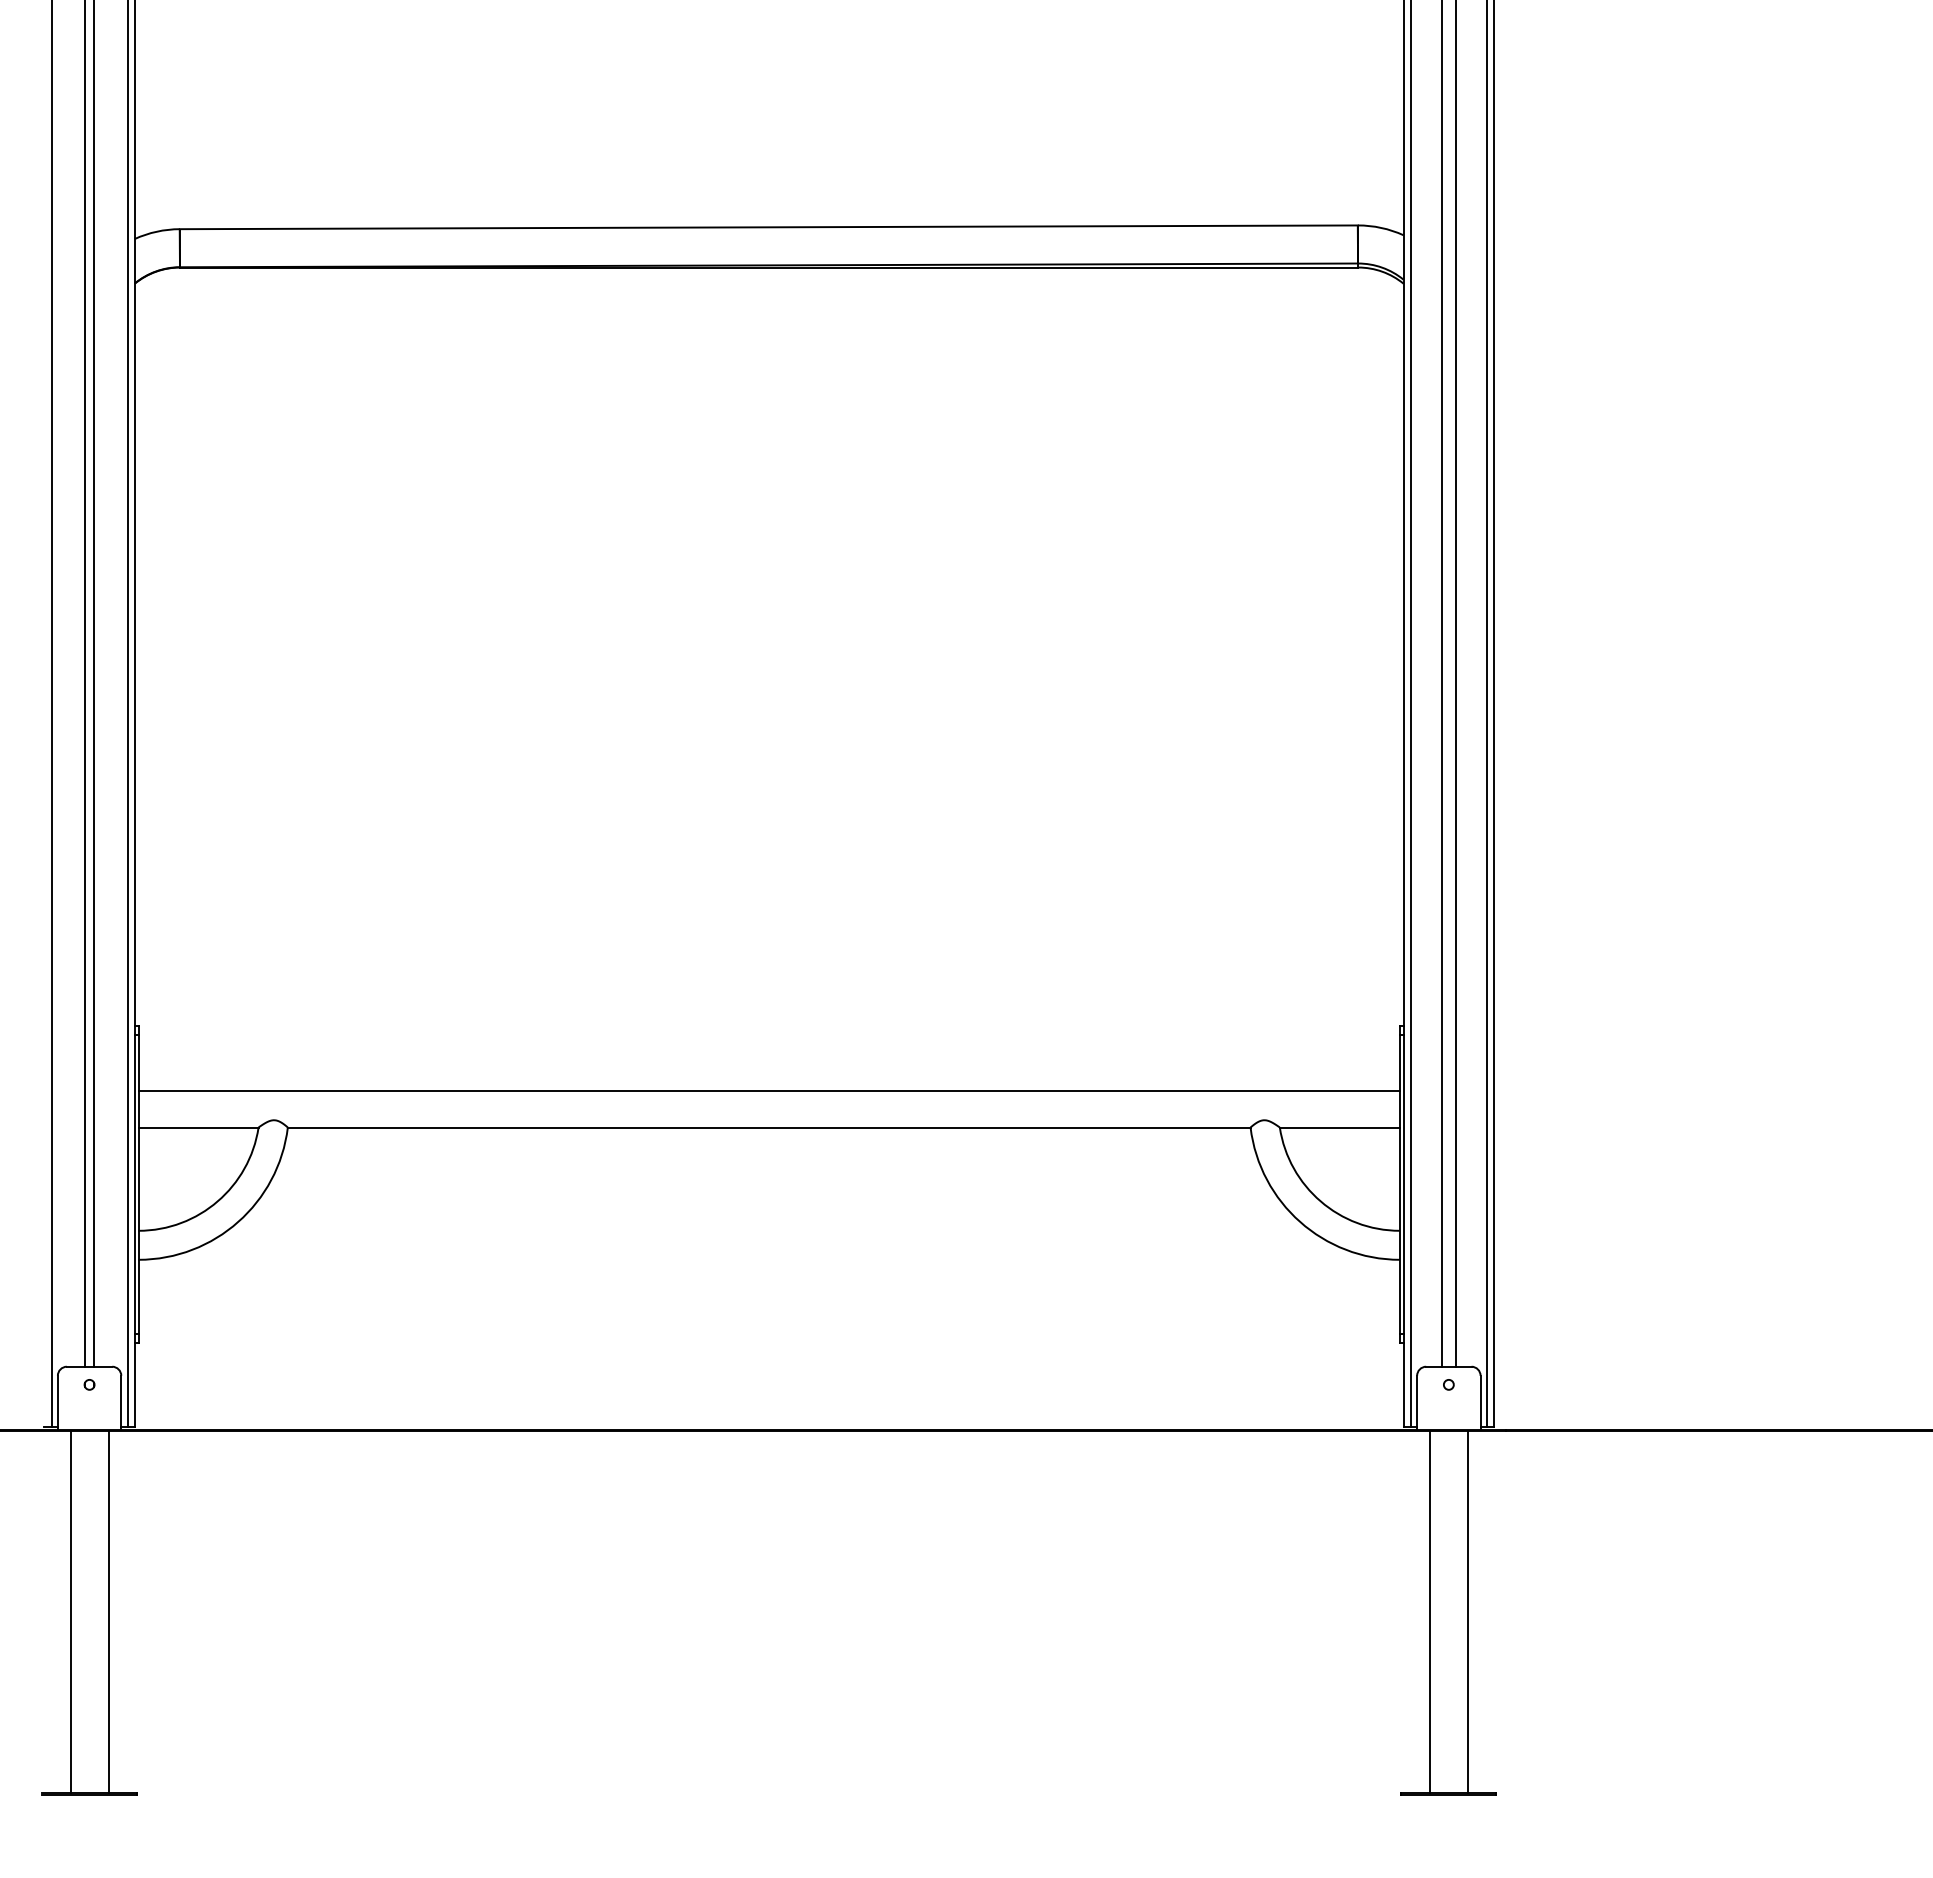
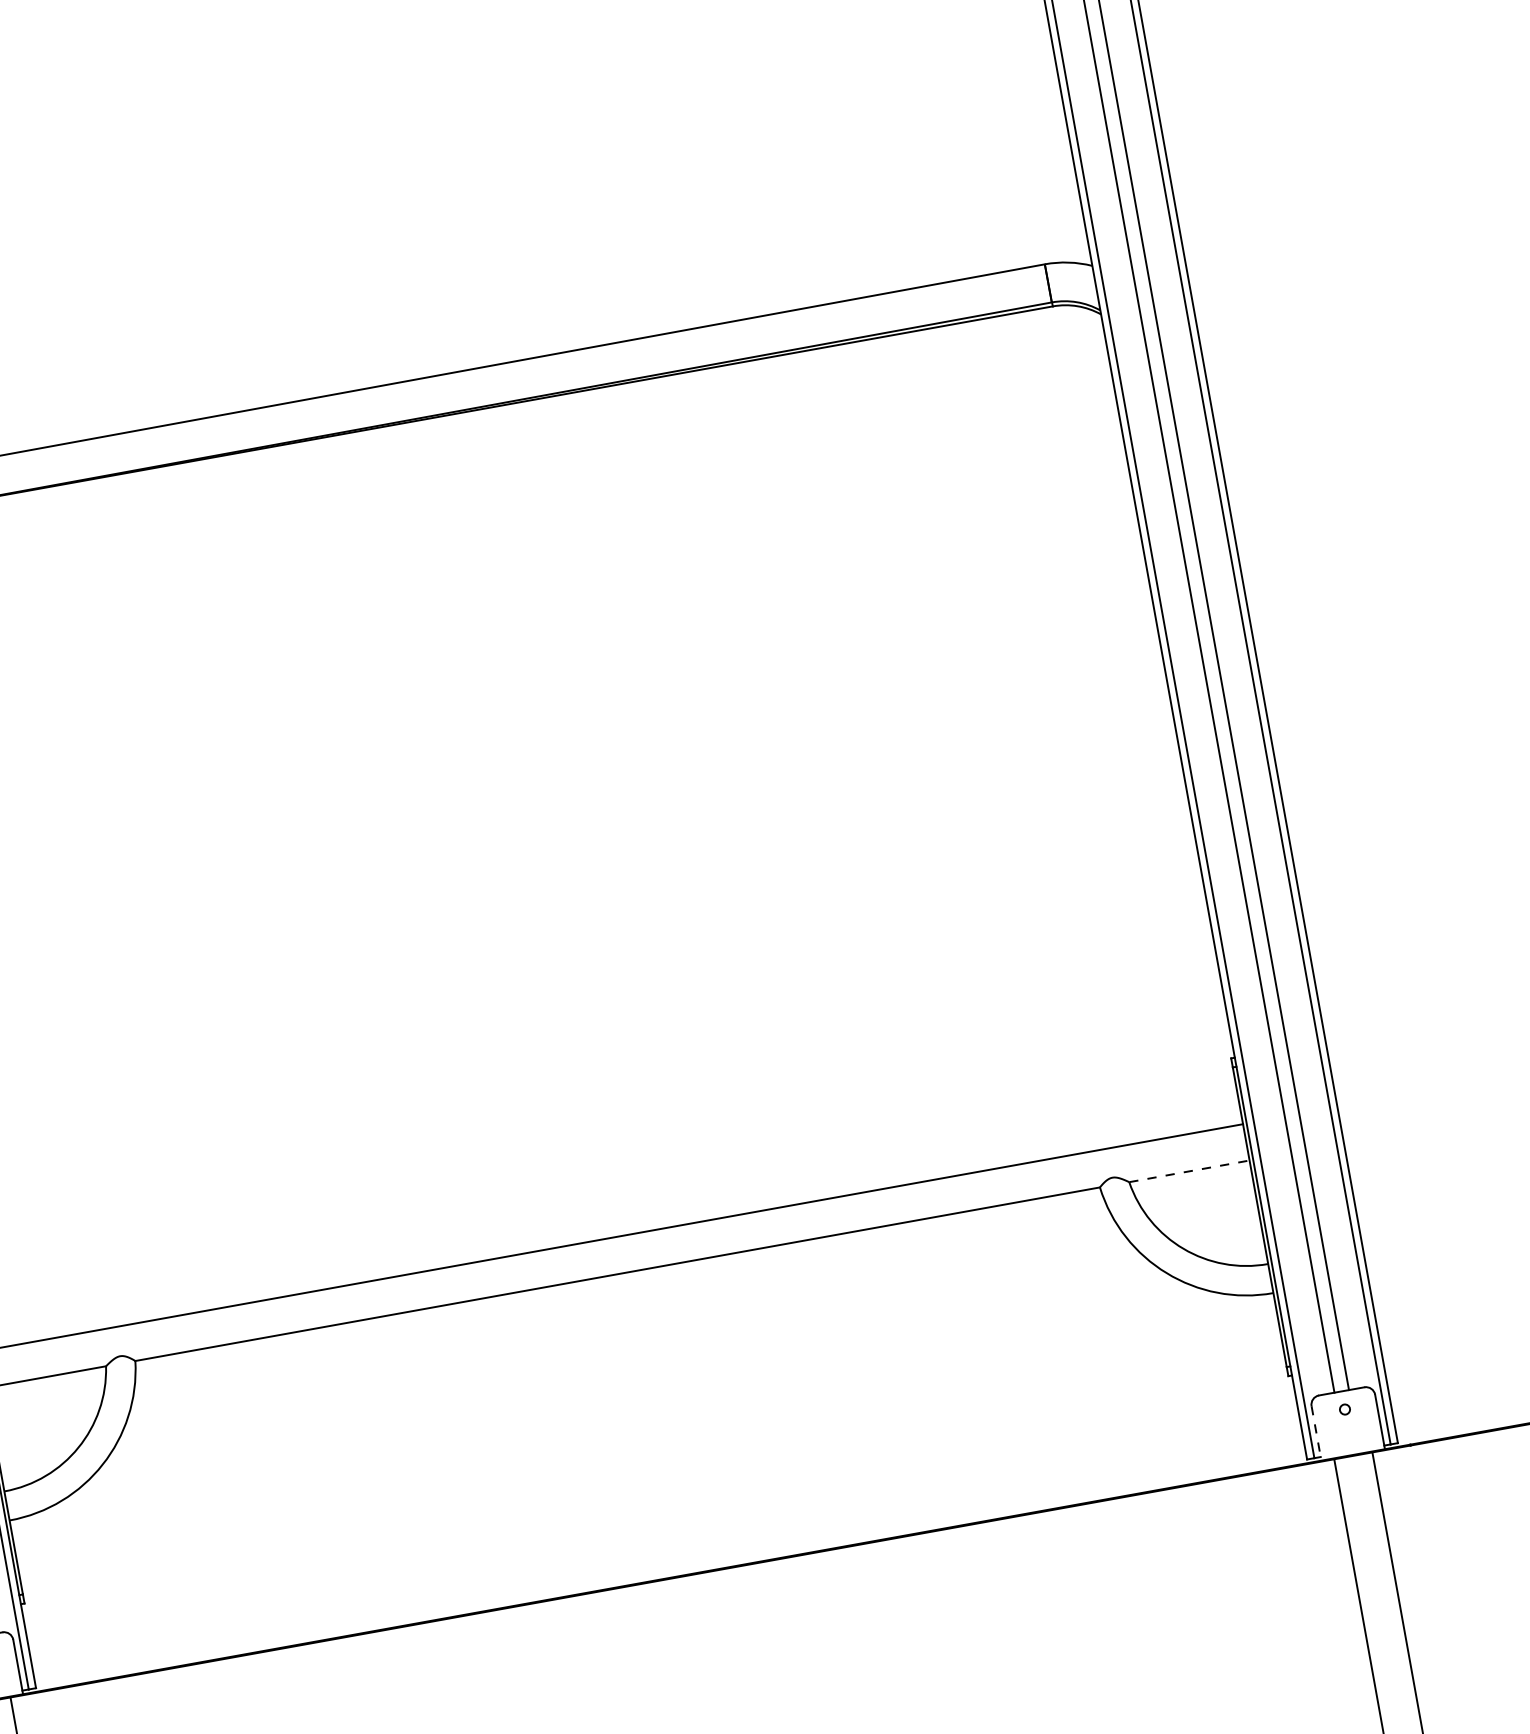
line: (1340, 1127) -> (1190, 1171), solid -> dashed
line: (1417, 1403) -> (1316, 1433), solid -> dashed

